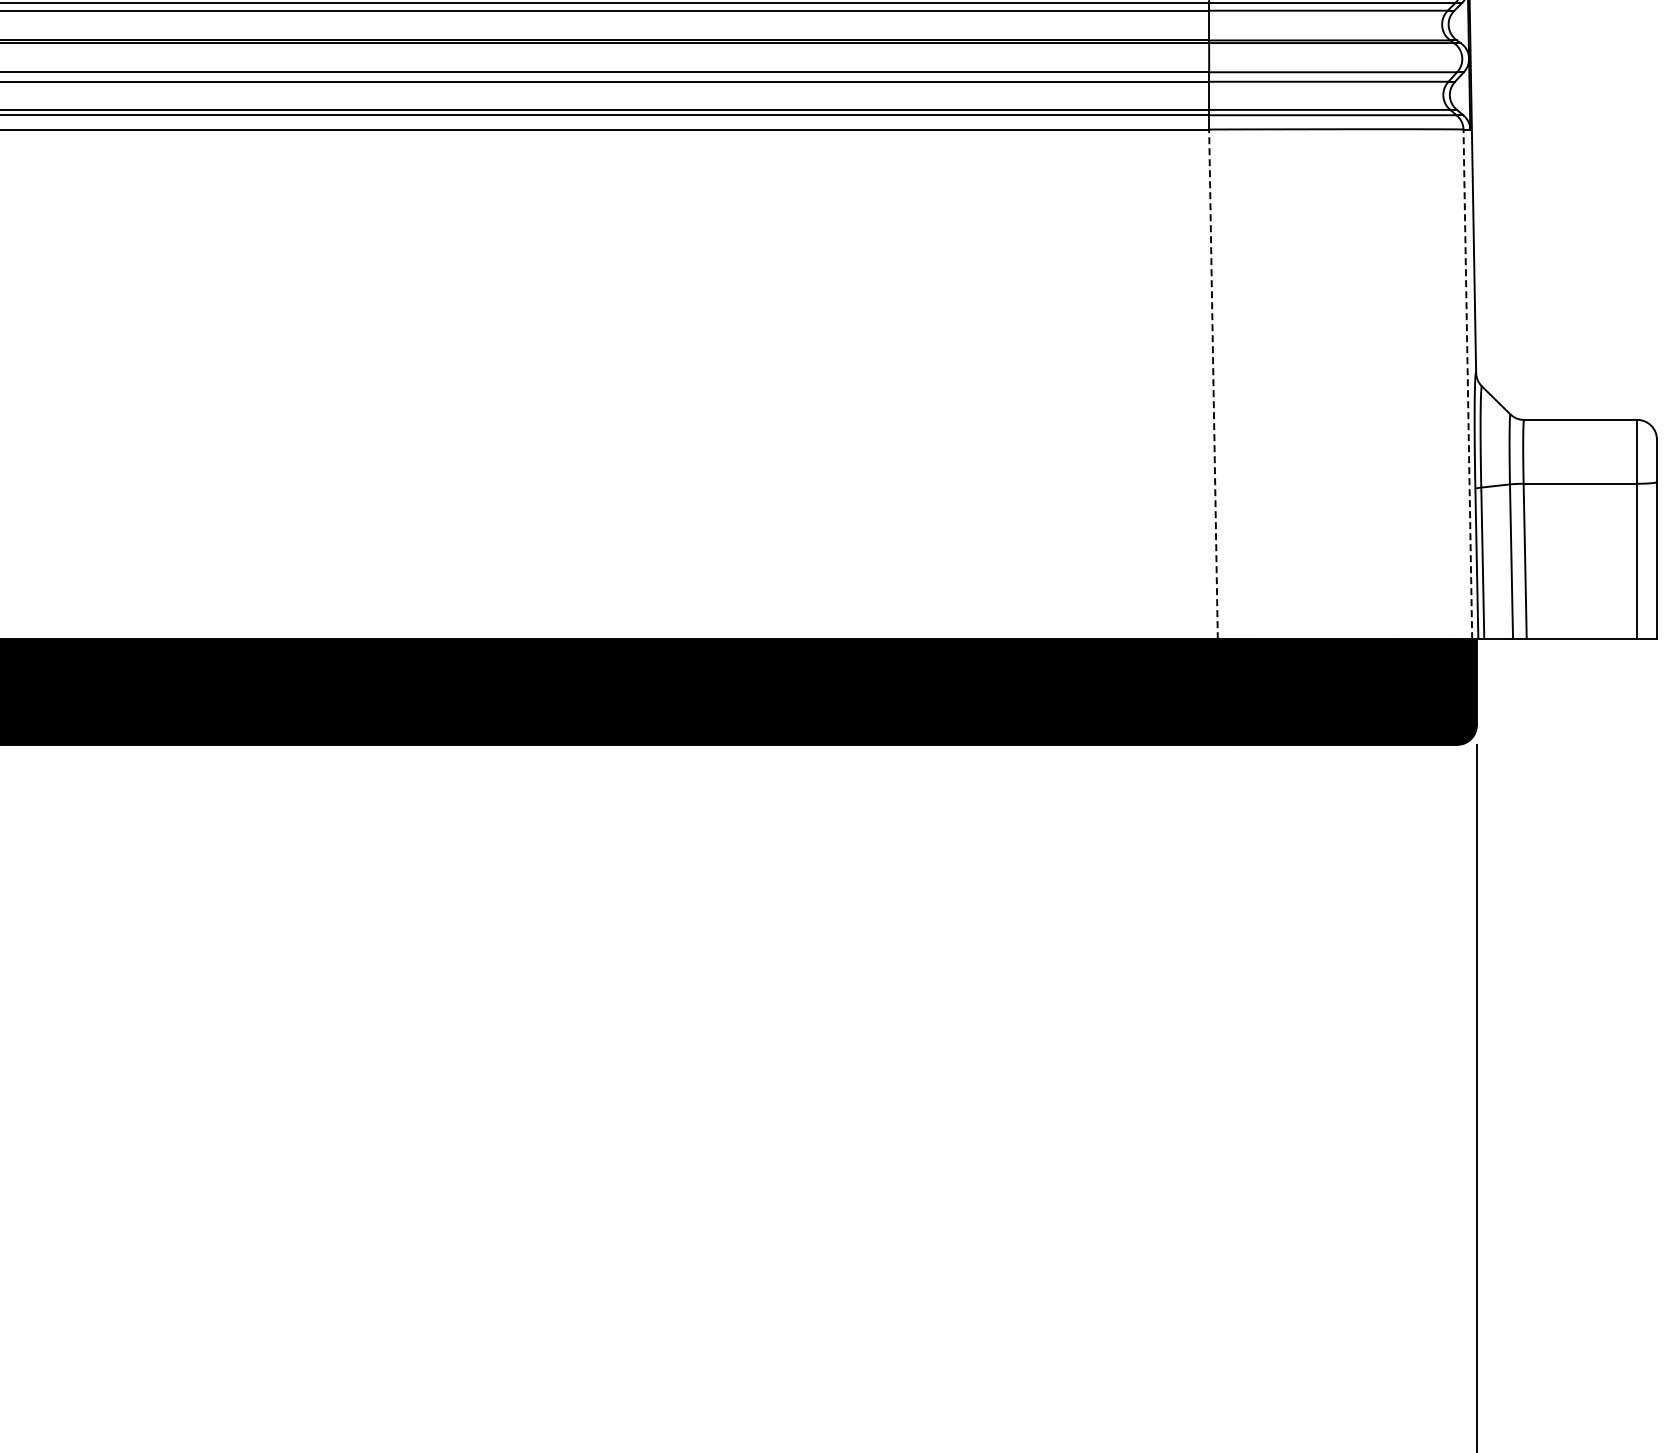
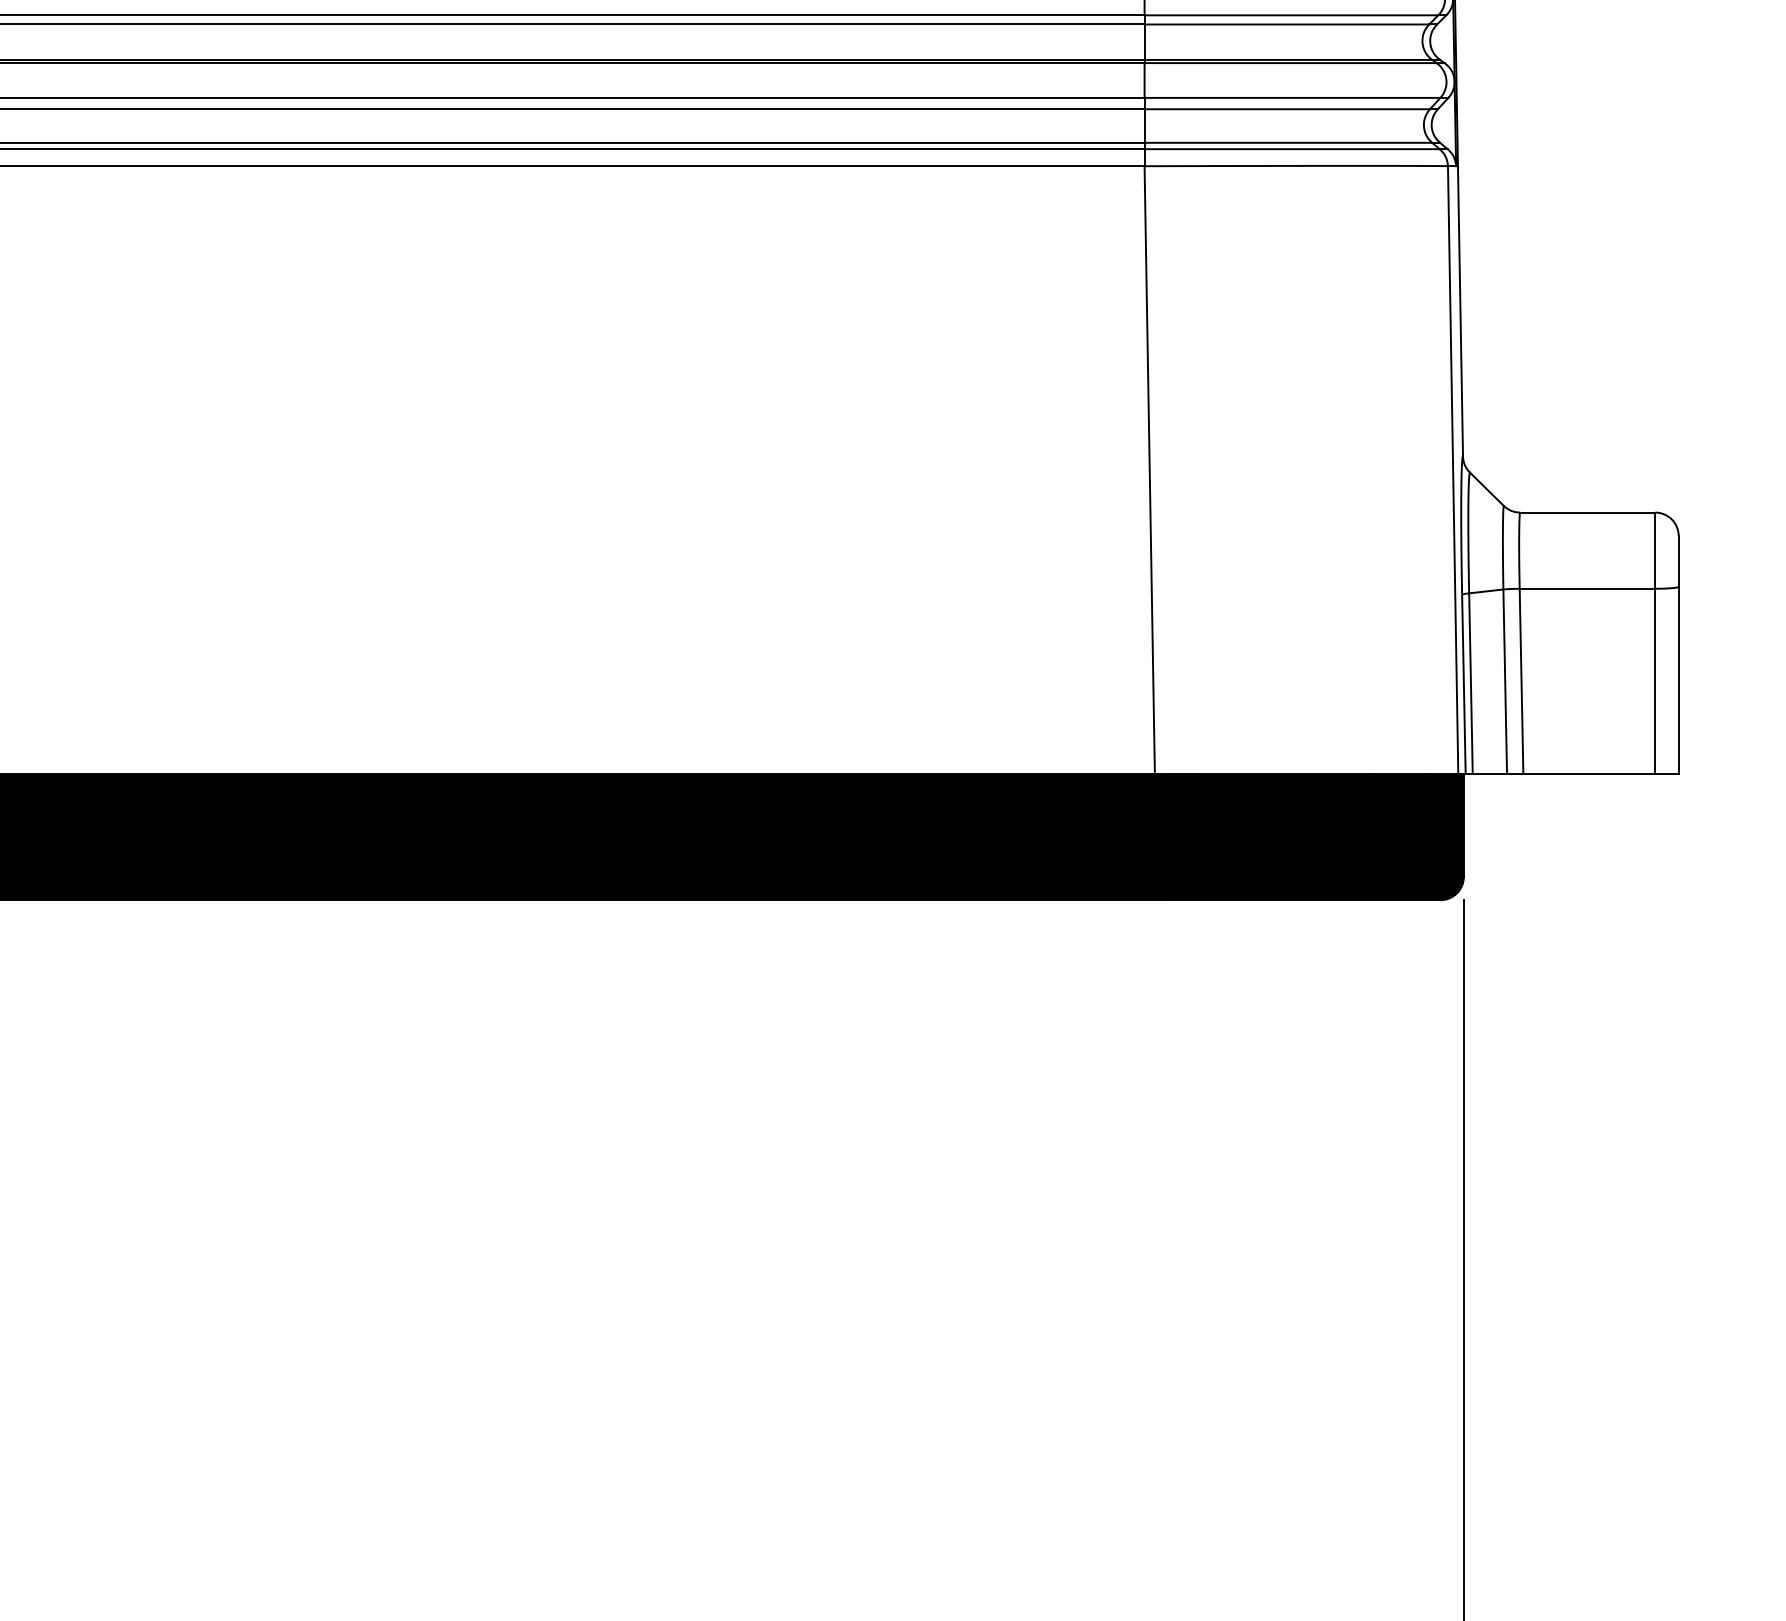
line: (1213, 384) -> (1149, 470), dashed -> solid
line: (1467, 384) -> (1452, 470), dashed -> solid

